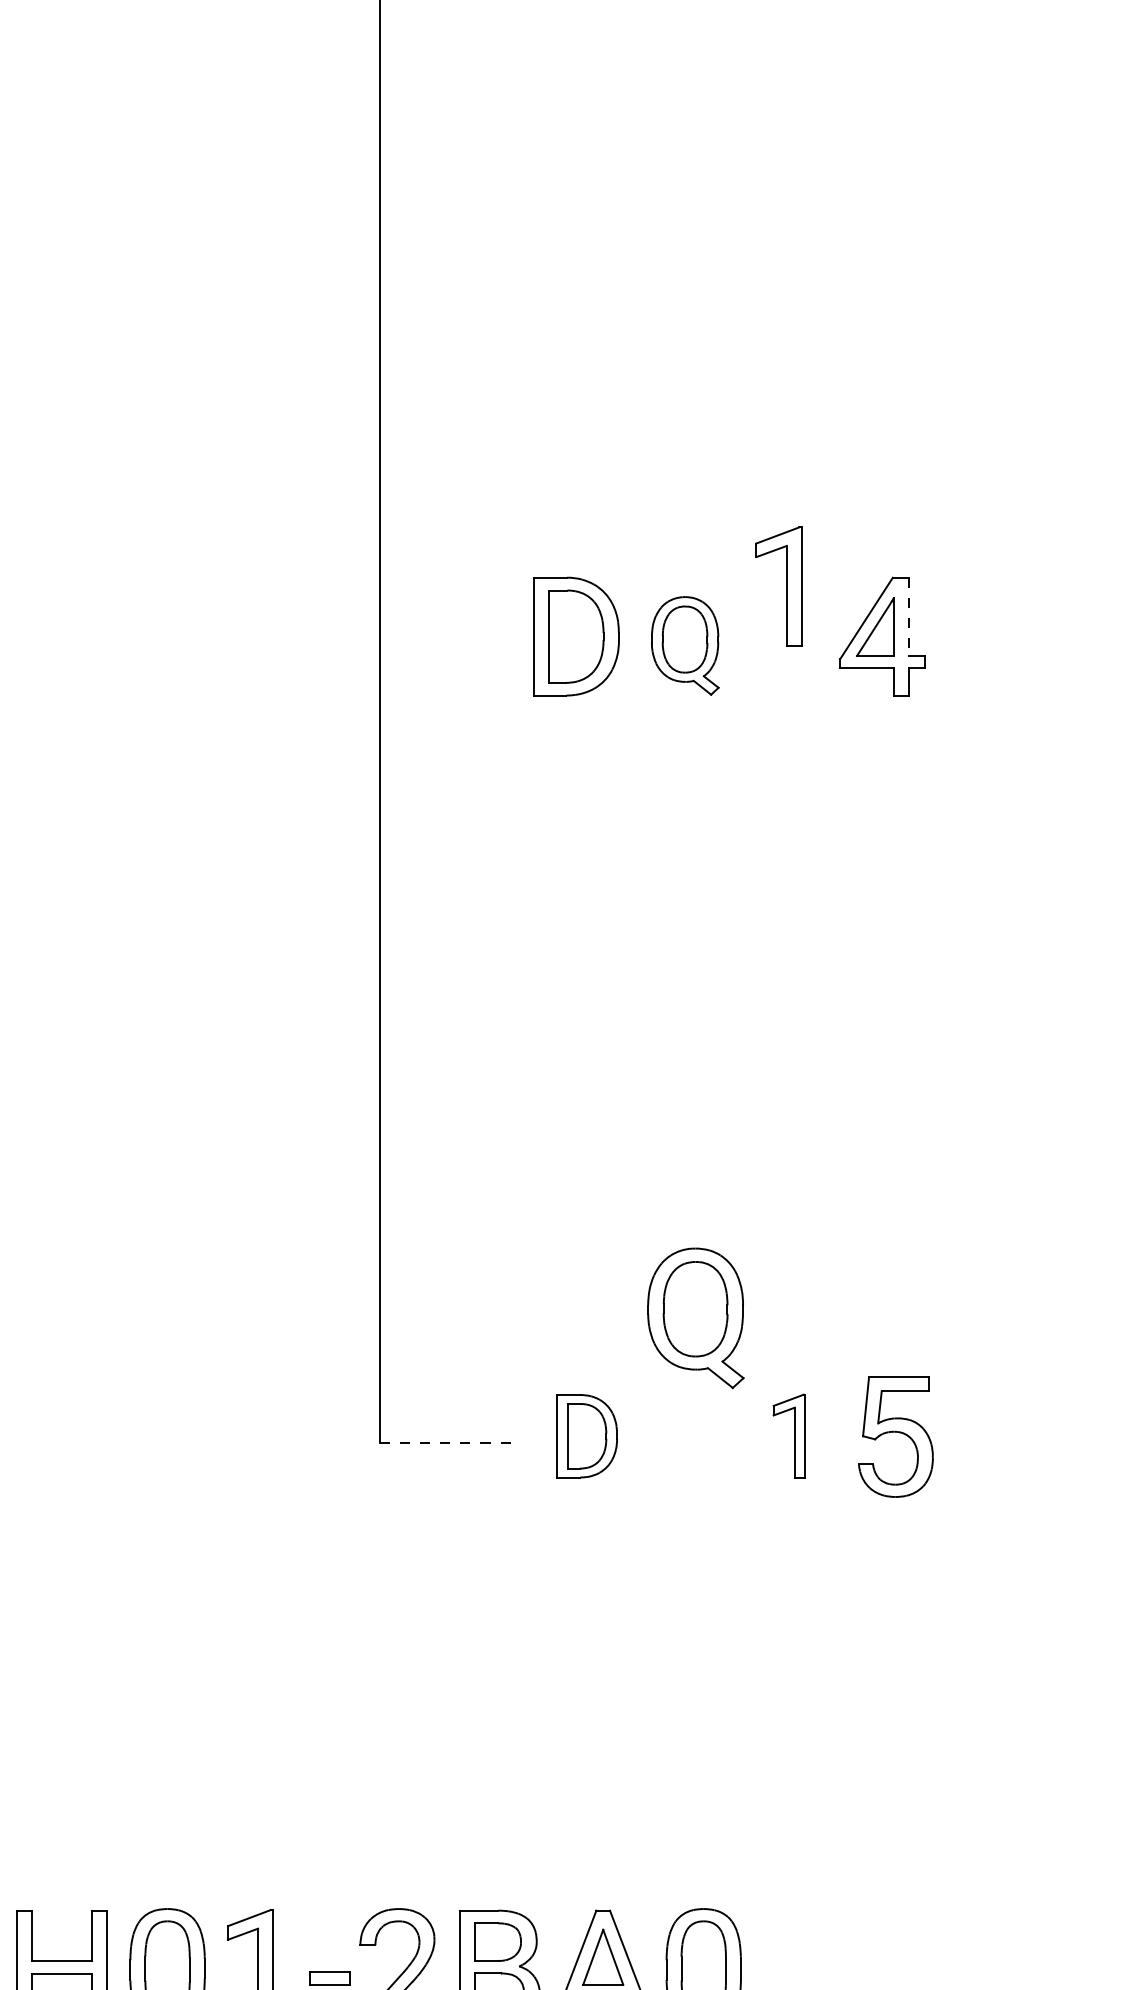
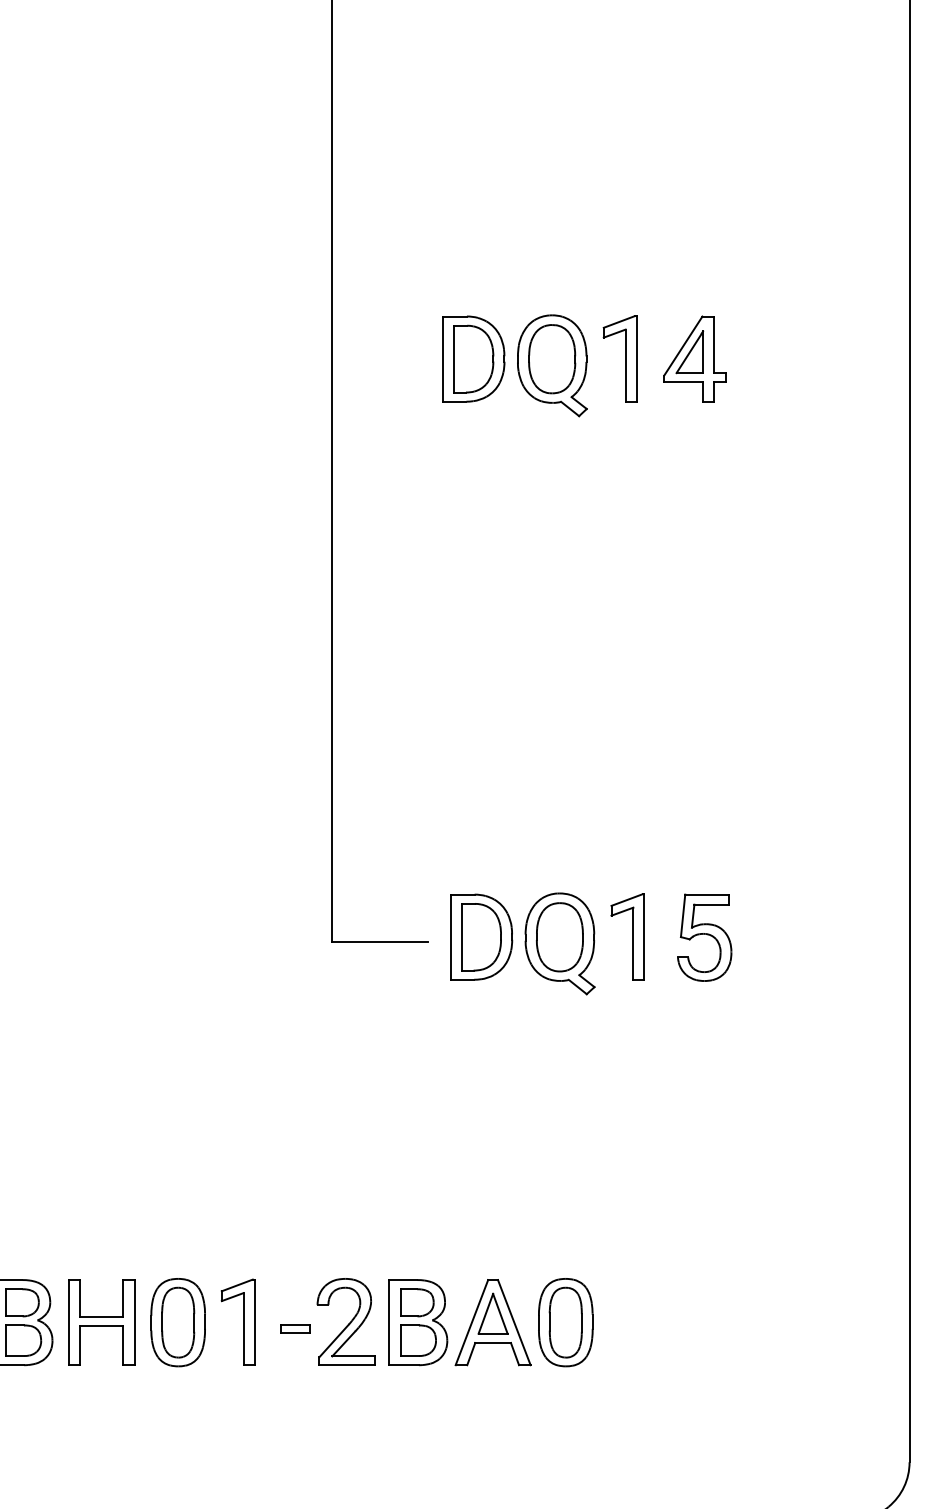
part: (778, 585) -> (619, 358), moved
line: (908, 617) -> (713, 345), dashed -> solid
part: (685, 645) -> (552, 365), size x1.43
part: (695, 1317) -> (559, 943), moved
part: (587, 1435) -> (481, 936), size x1.43
part: (789, 1435) -> (627, 936), size x1.43
line: (447, 1443) -> (380, 942), dashed -> solid

